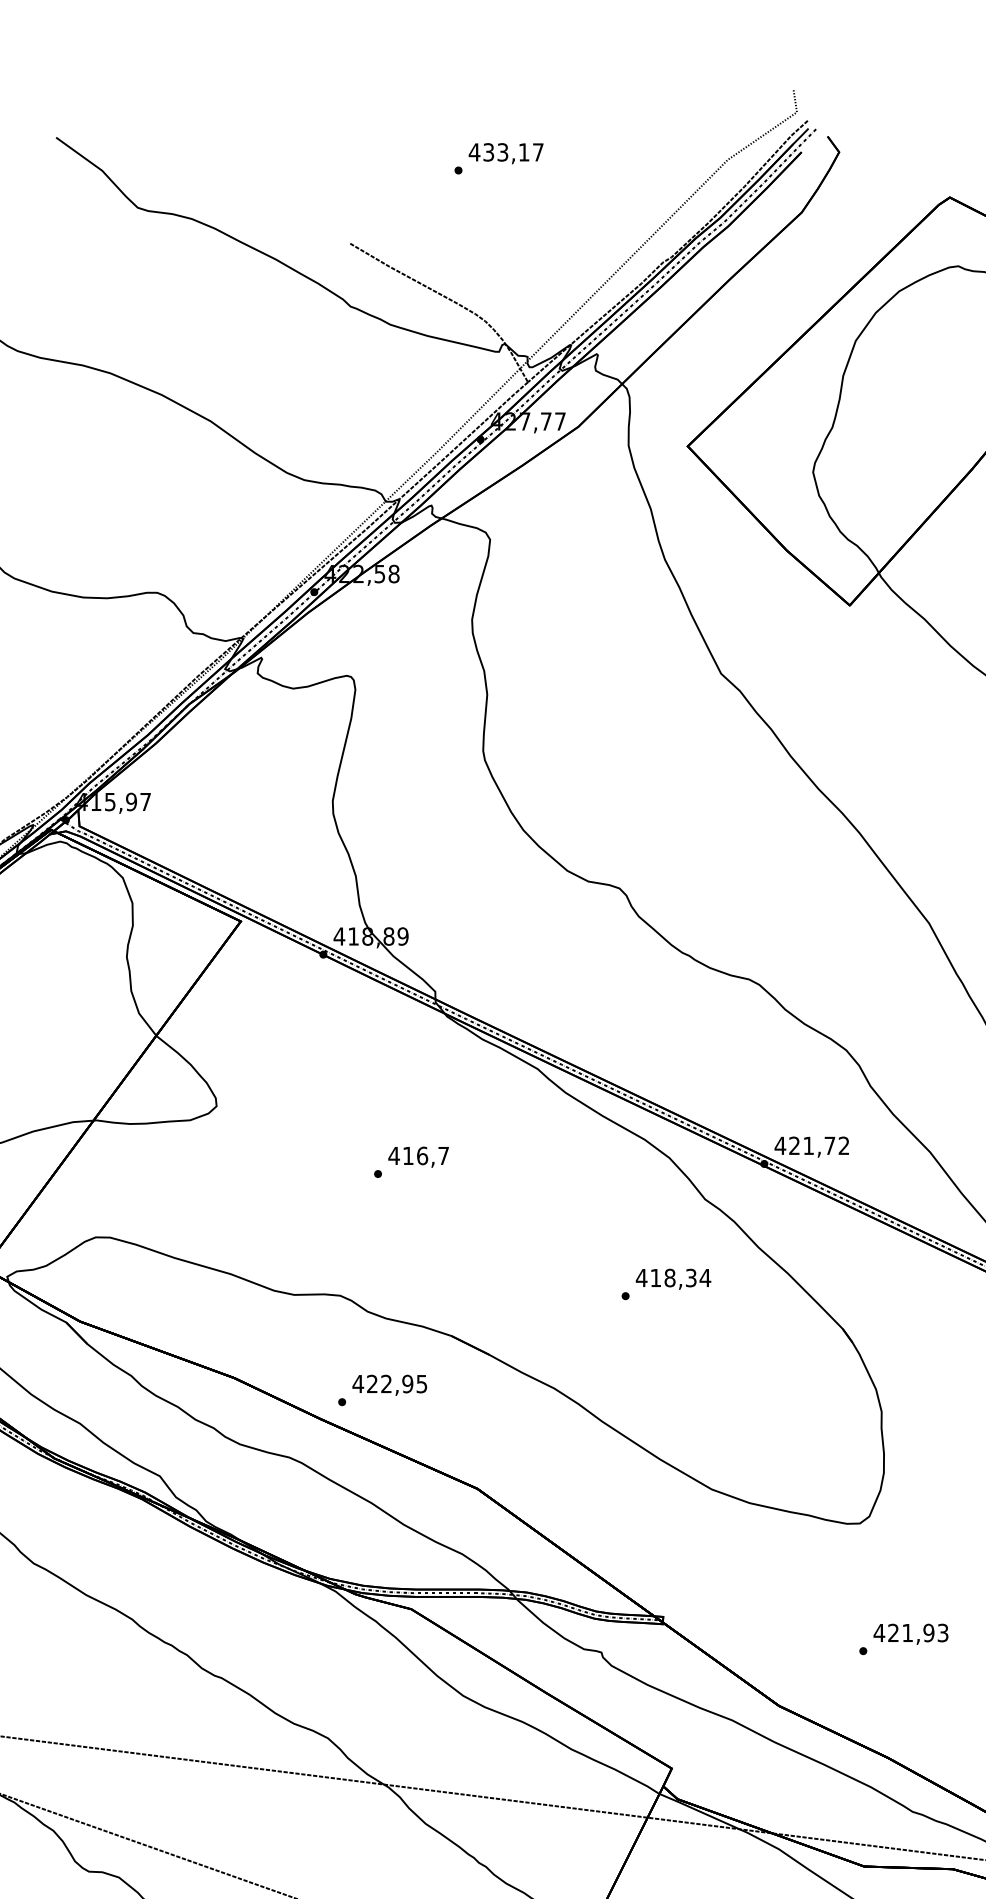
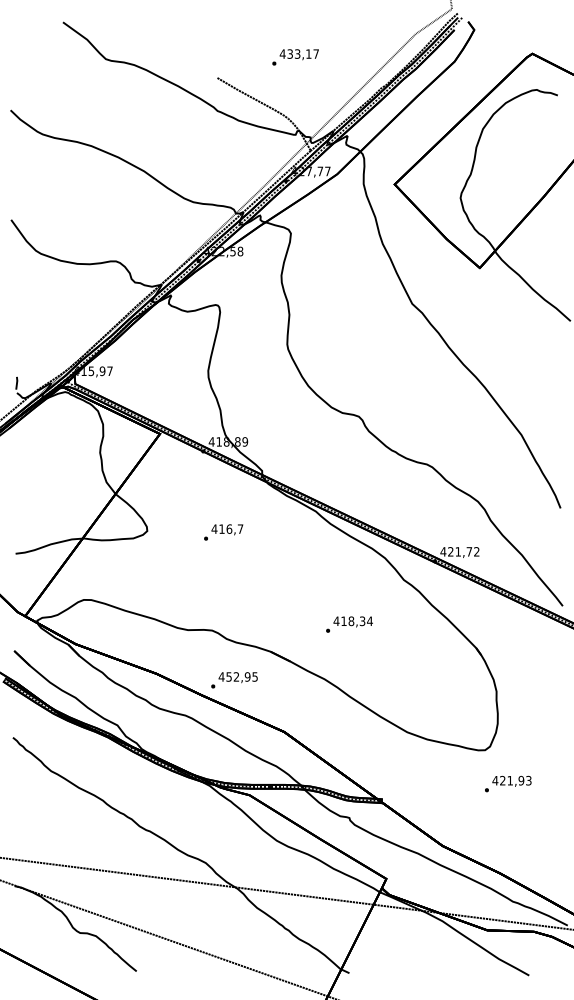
text: (498, 158) -> (295, 57), moved
text: (411, 1162) -> (223, 532), moved
text: (666, 1284) -> (349, 624), moved
text: (371, 1383) -> (228, 676), 422,95 -> 452,95
text: (904, 1638) -> (508, 783), moved

